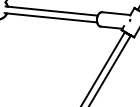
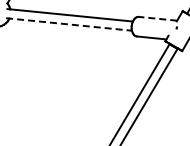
line: (115, 13) -> (157, 18), solid -> dashed
line: (51, 17) -> (69, 24), solid -> dashed

